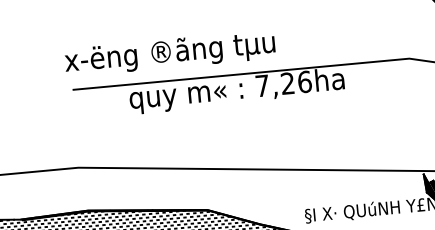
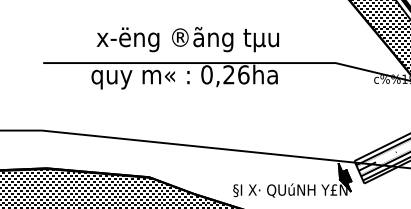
text: (169, 53) -> (187, 39), moved
text: (261, 85) -> (206, 74), 7,26ha -> 0,26ha

